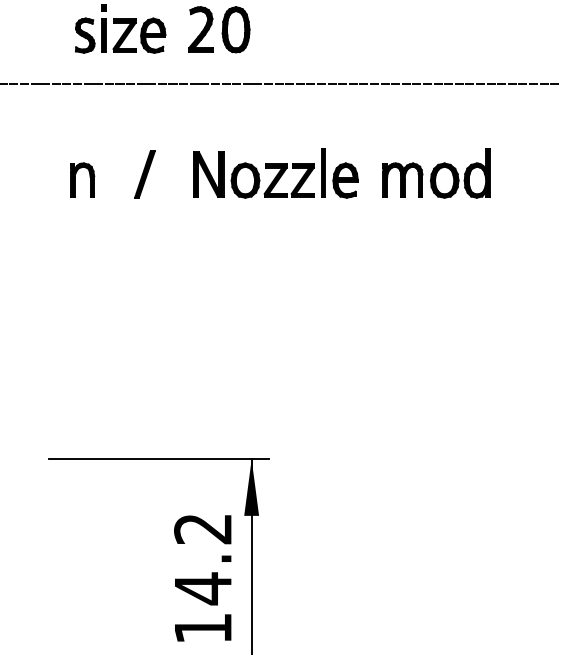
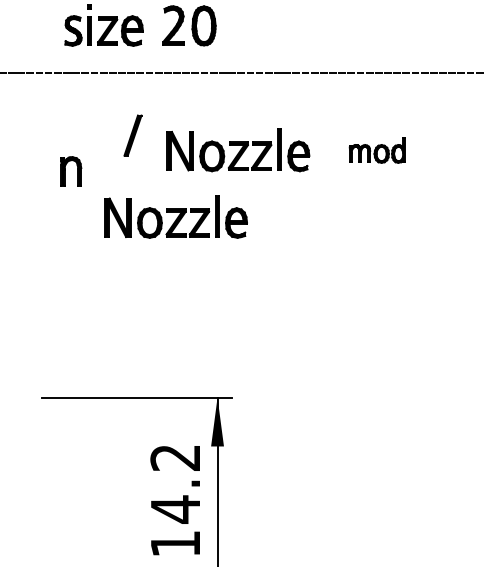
part: (436, 173) -> (377, 150), size x0.6
part: (144, 174) -> (132, 135), moved
part: (75, 179) -> (65, 171), moved
part: (203, 250) -> (175, 216), added

